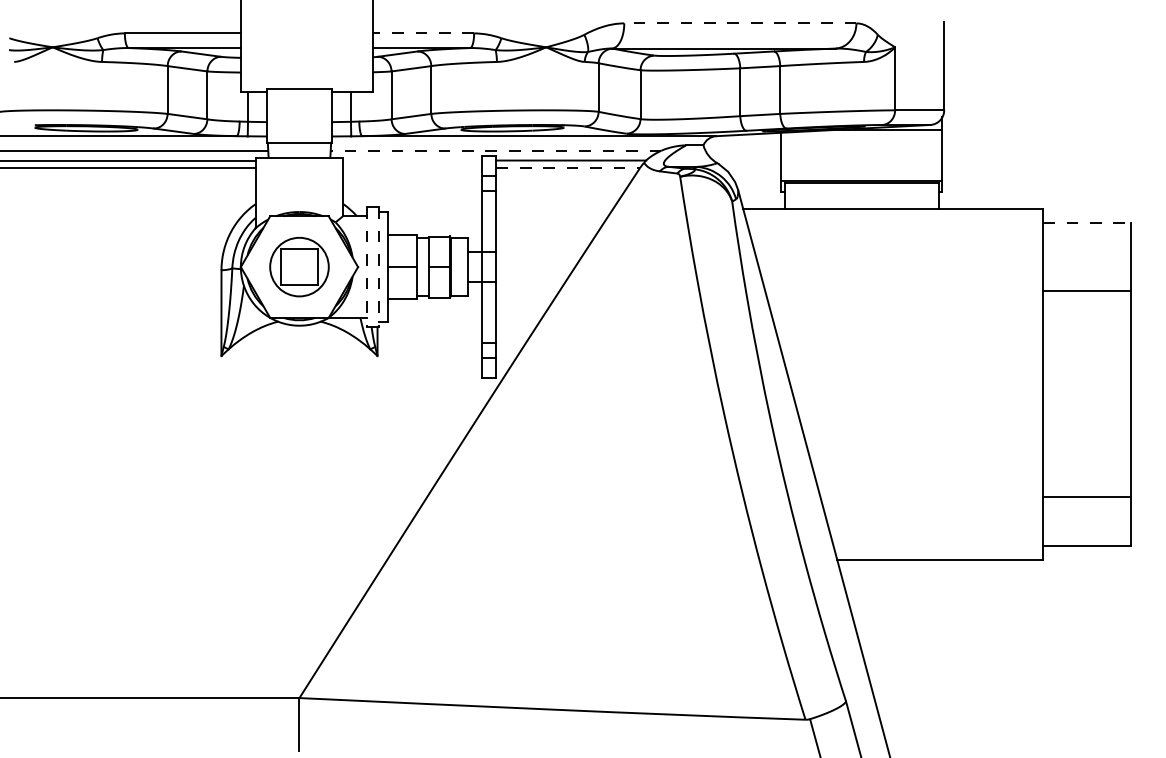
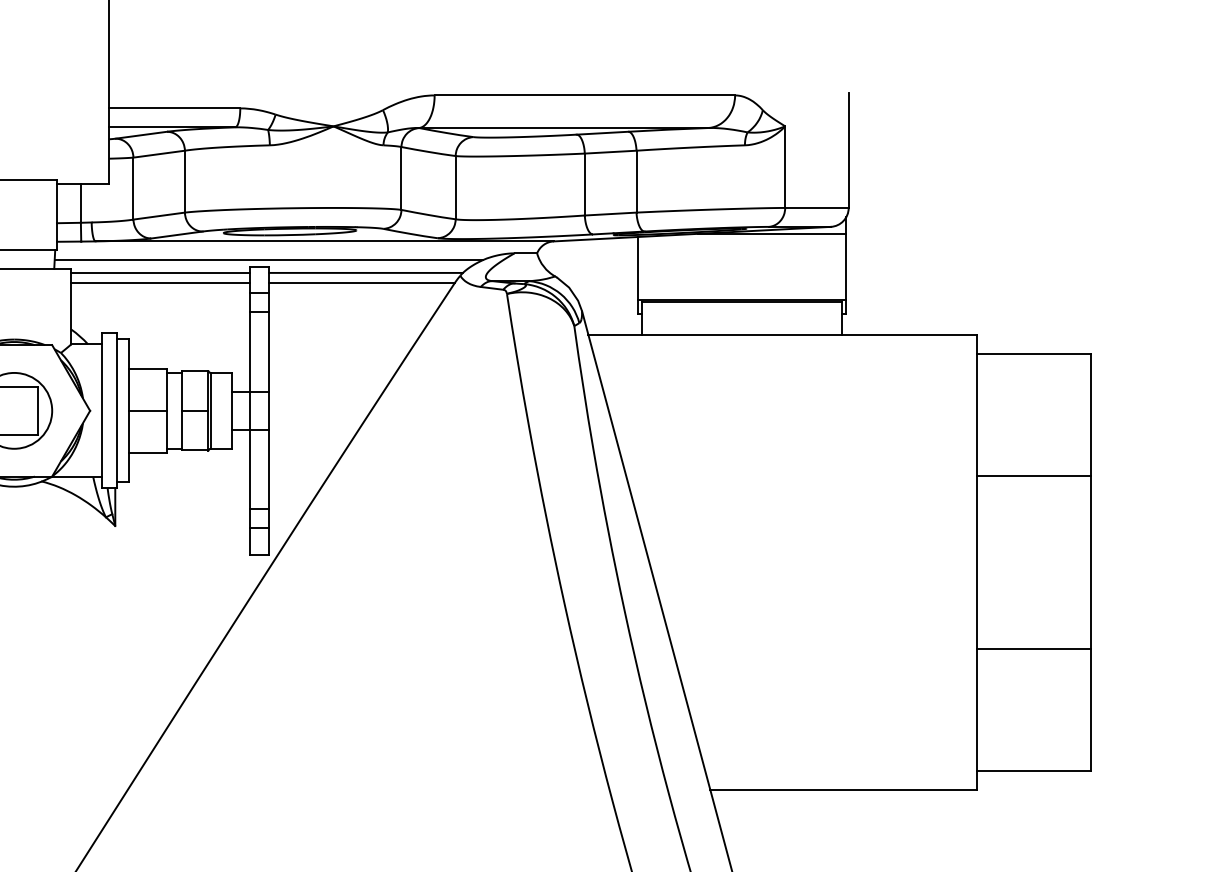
line: (739, 23) -> (583, 95), dashed -> solid
line: (423, 33) -> (174, 108), dashed -> solid
line: (495, 150) -> (267, 259), dashed -> solid
line: (412, 160) -> (160, 272), added
line: (412, 168) -> (160, 283), added
line: (568, 168) -> (362, 283), dashed -> solid
line: (1087, 223) -> (1034, 354), dashed -> solid
line: (367, 267) -> (102, 411), dashed -> solid
line: (379, 267) -> (117, 411), dashed -> solid
line: (1087, 290) -> (1034, 476), moved
line: (1087, 497) -> (1034, 649), moved

